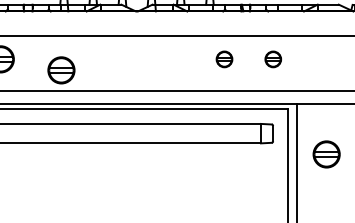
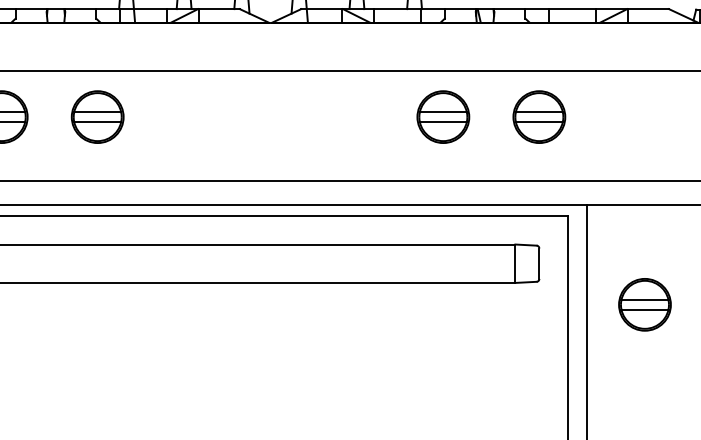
part: (224, 59) -> (443, 117), size x1.67
part: (273, 59) -> (540, 117), size x1.67
part: (61, 70) -> (97, 117), moved

